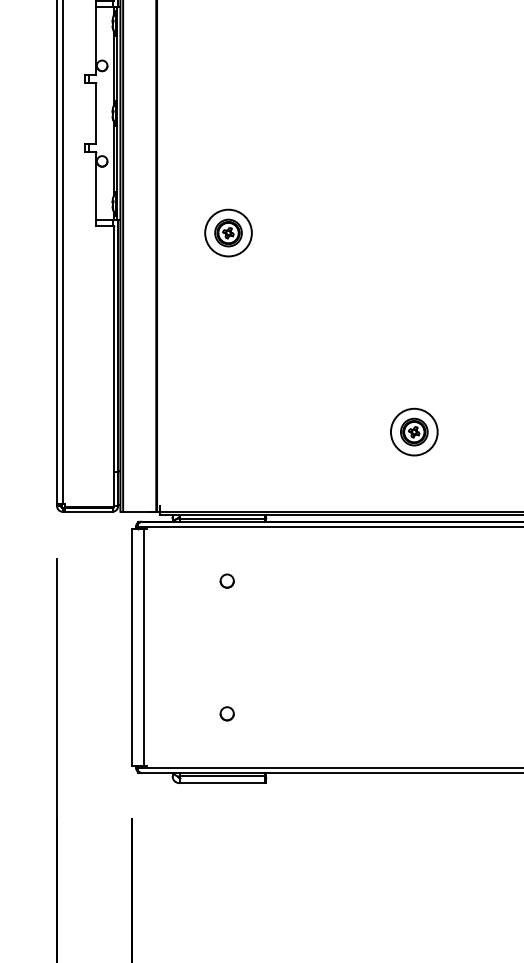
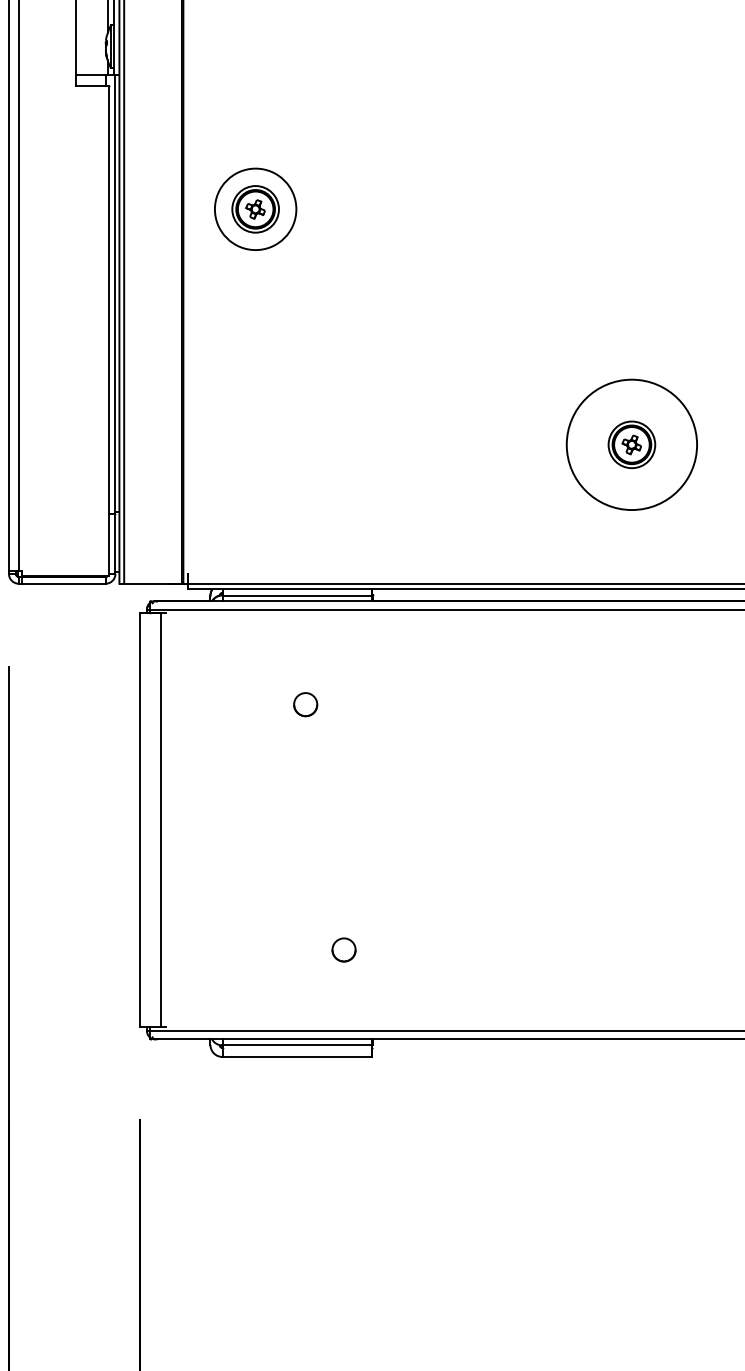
part: (228, 232) -> (255, 208), moved
circle: (413, 431) -> (630, 443), size x1.6
circle: (226, 713) -> (342, 949), moved

